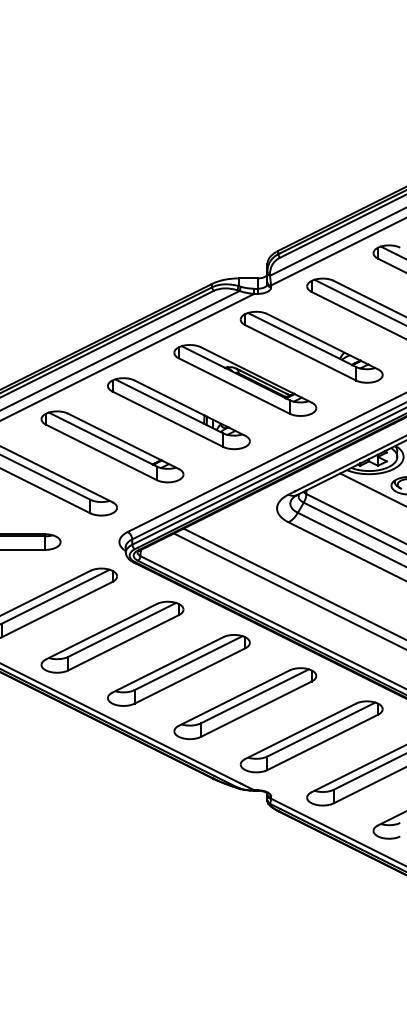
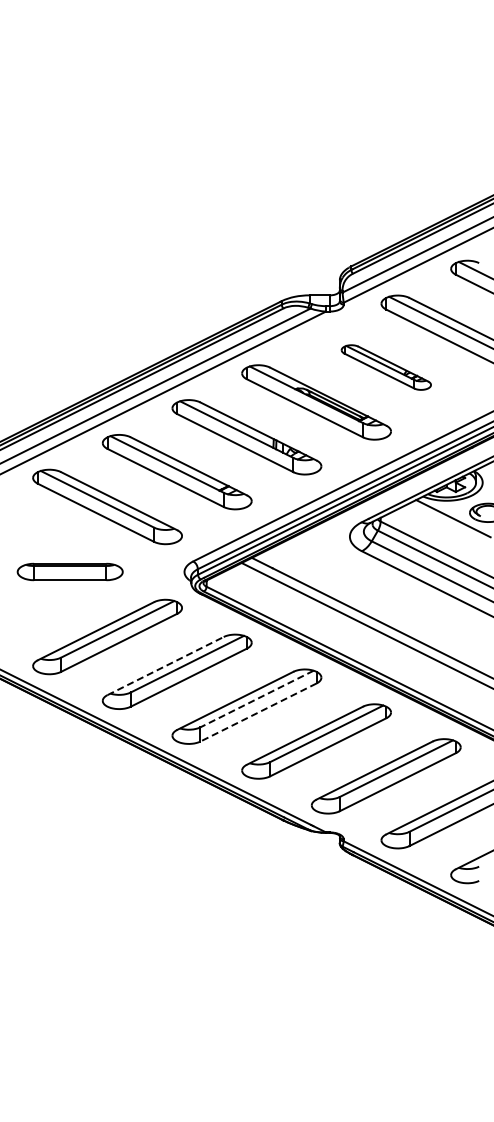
part: (311, 347) -> (386, 367), size x0.6
line: (101, 632) -> (165, 666), solid -> dashed
line: (188, 663) -> (256, 699), solid -> dashed
line: (189, 675) -> (258, 712), solid -> dashed

